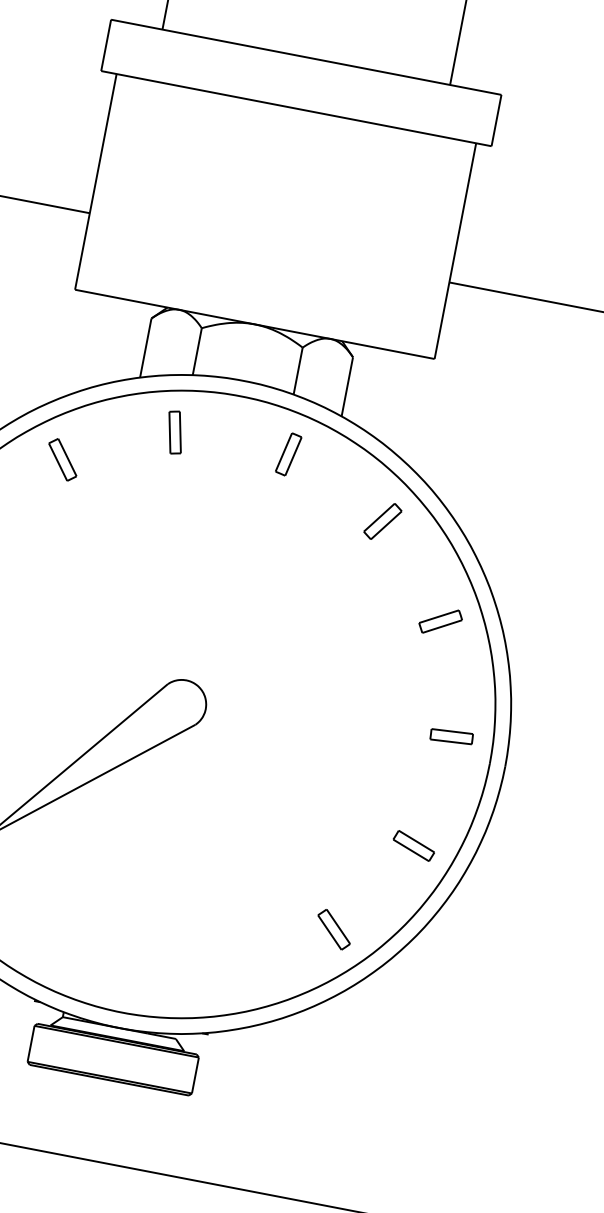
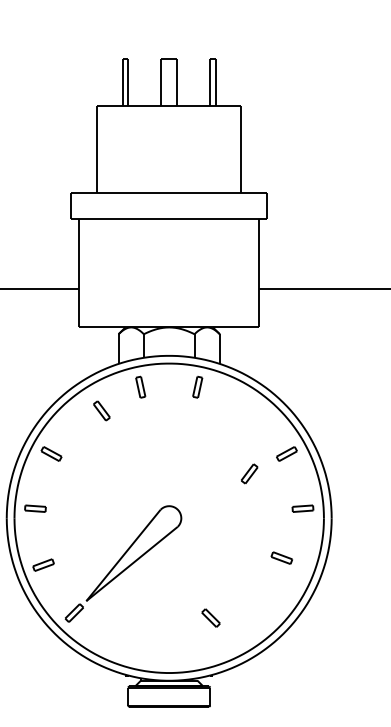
part: (62, 458) -> (101, 410), moved
part: (382, 520) -> (249, 473), moved
part: (413, 844) -> (281, 557), moved
part: (333, 928) -> (210, 617), moved

